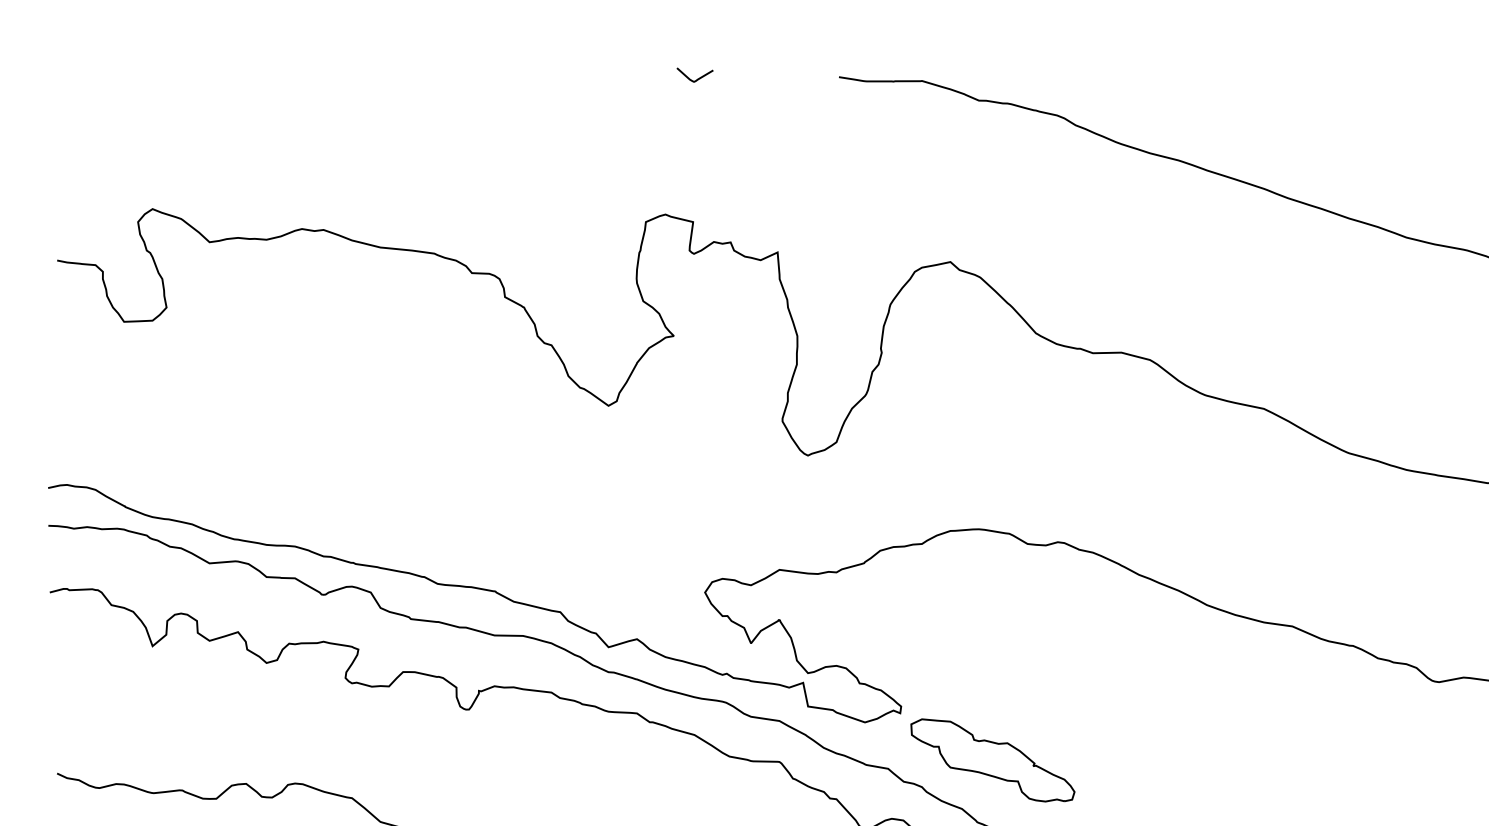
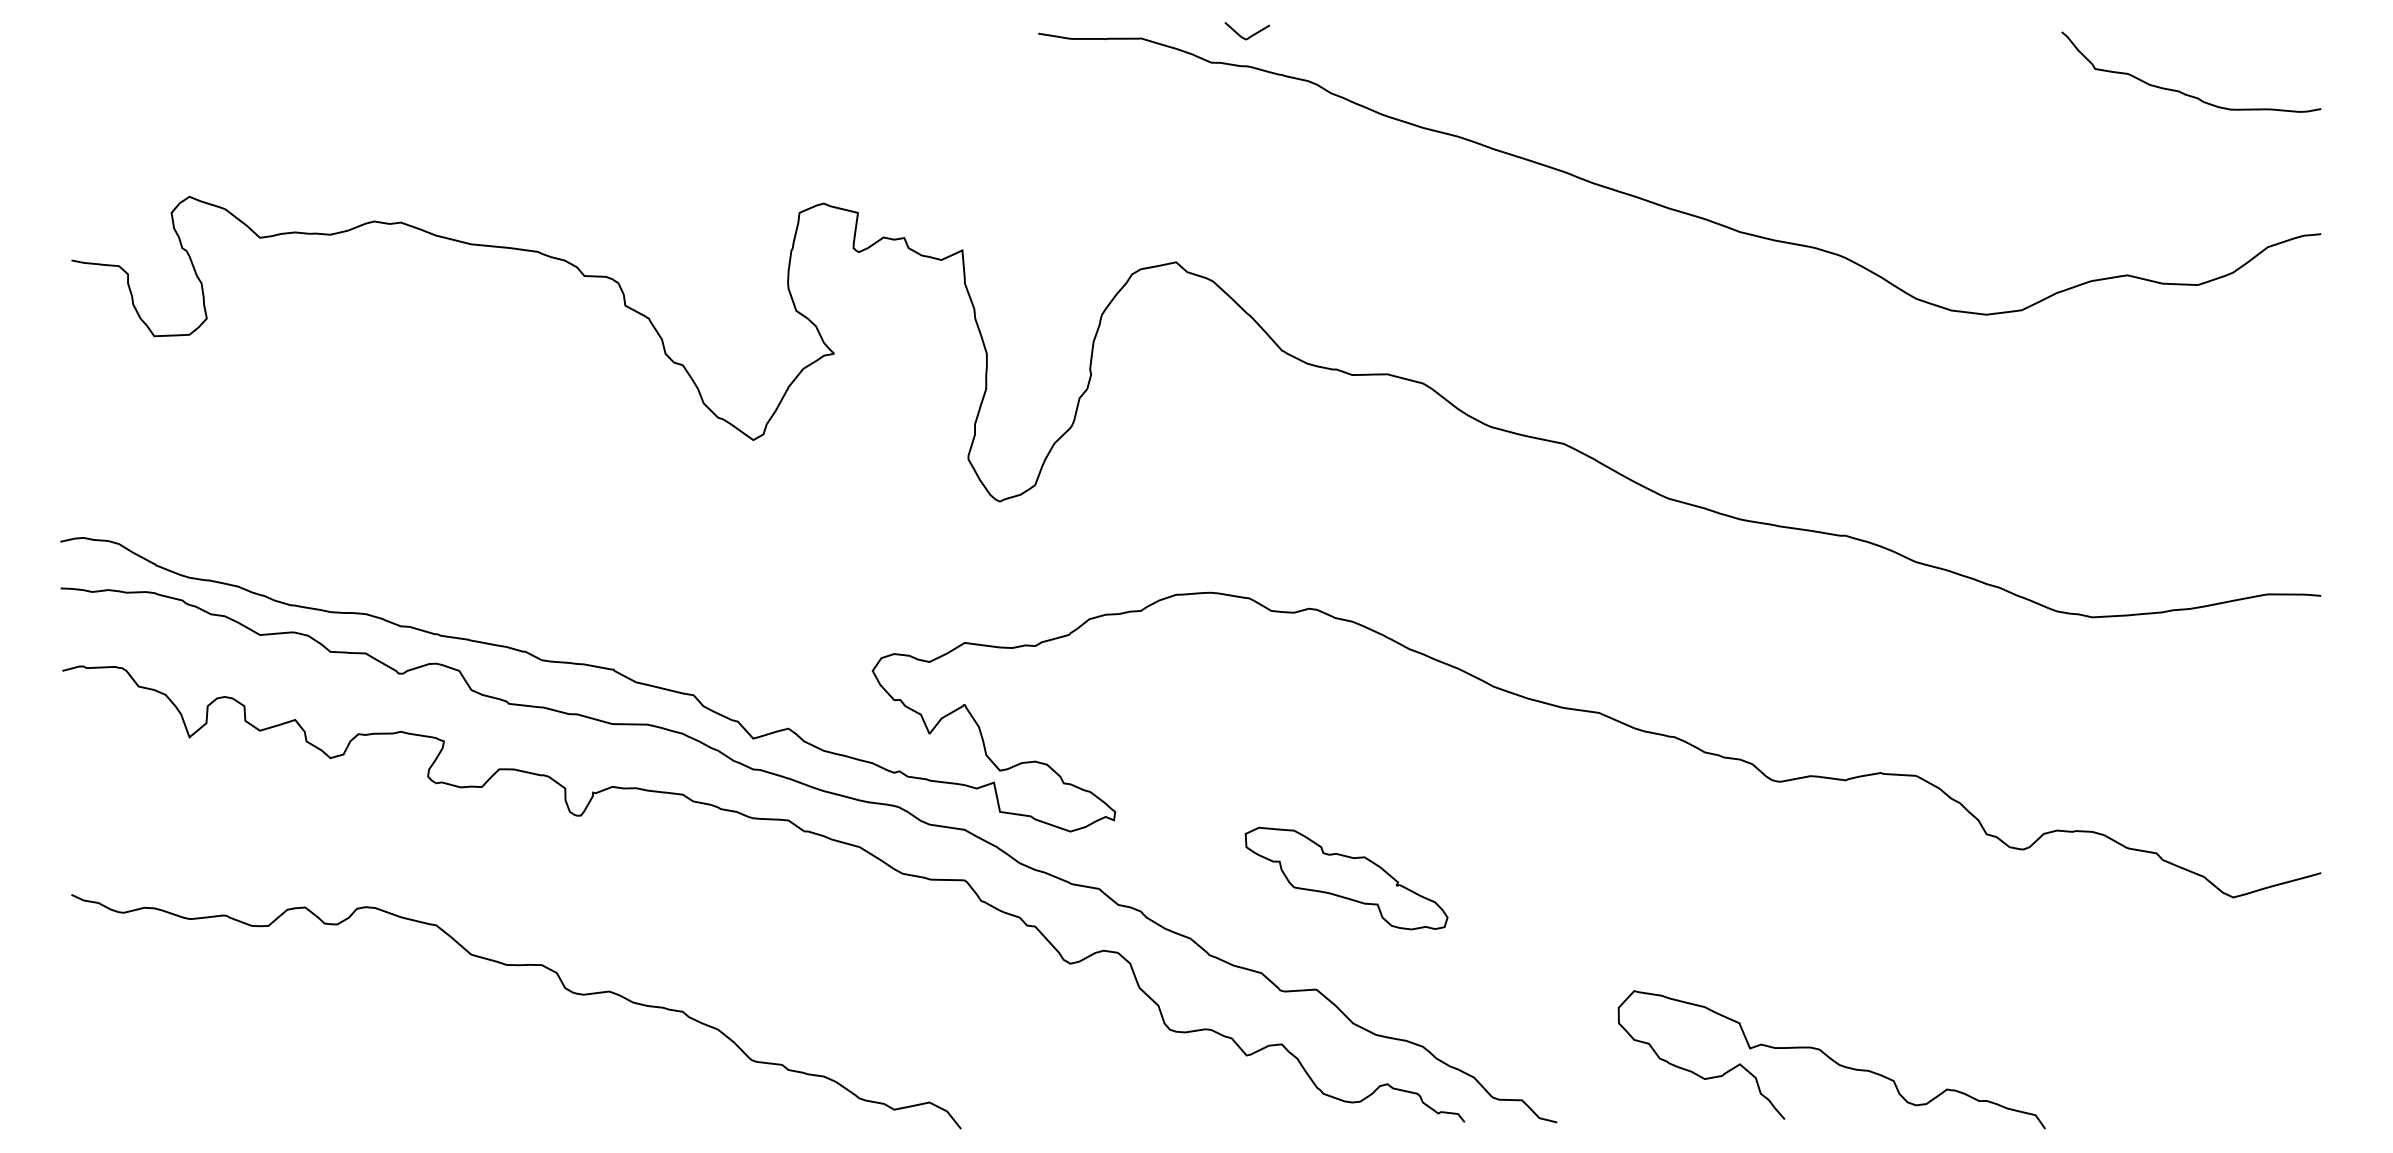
curve: (697, 78) -> (1250, 35), moved
part: (992, 760) -> (1346, 878), moved

